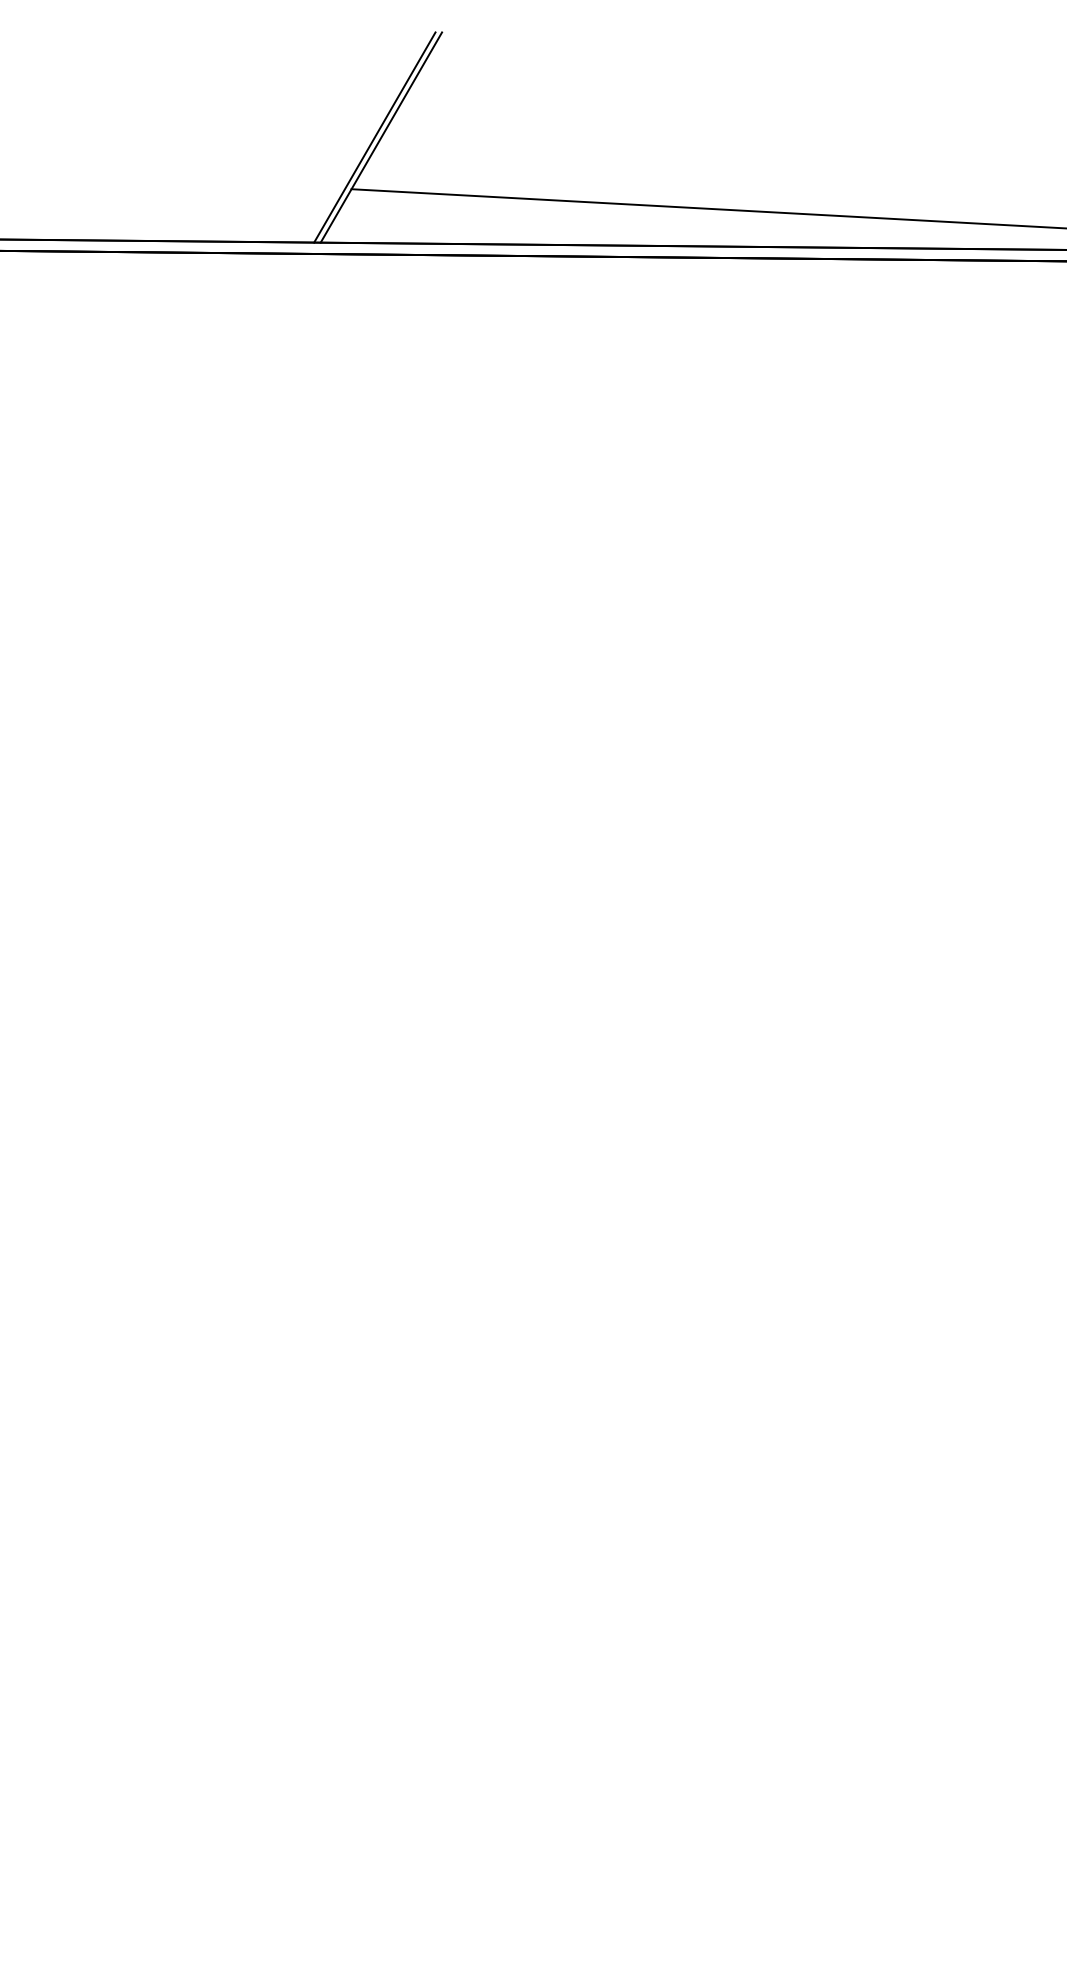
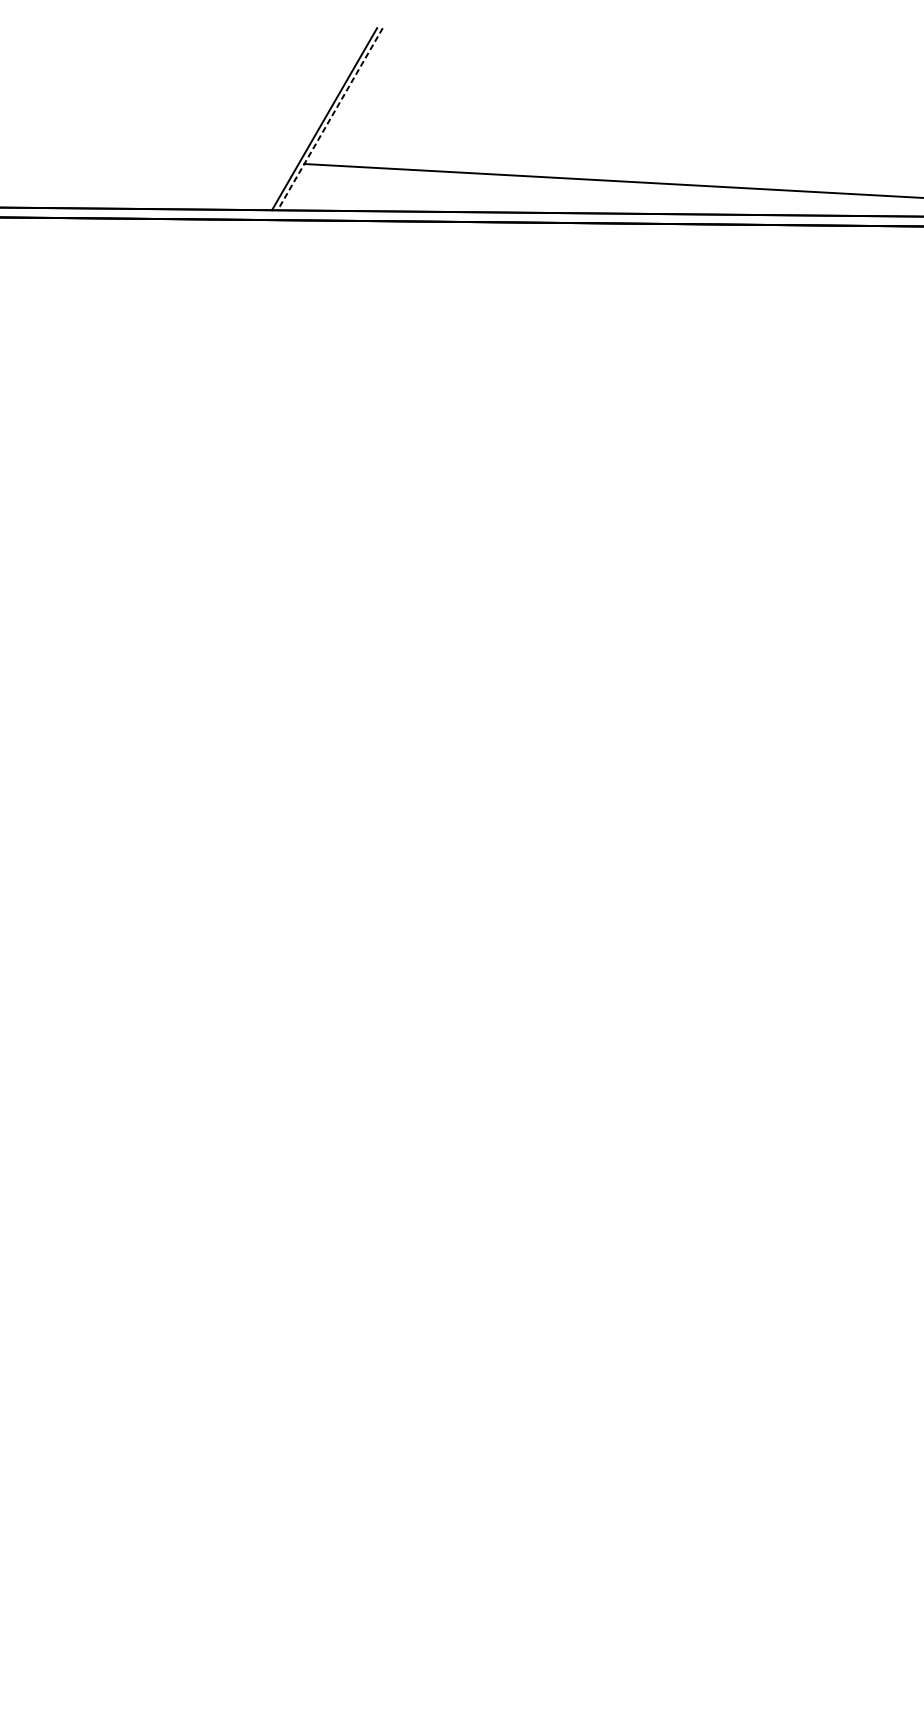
line: (381, 137) -> (330, 119), solid -> dashed

